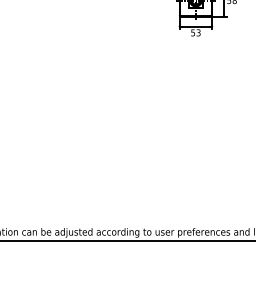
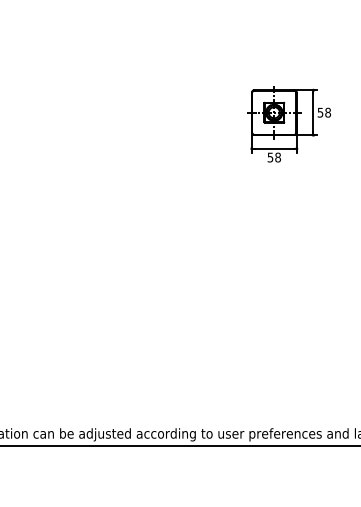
text: (198, 32) -> (277, 157), 53 -> 58

